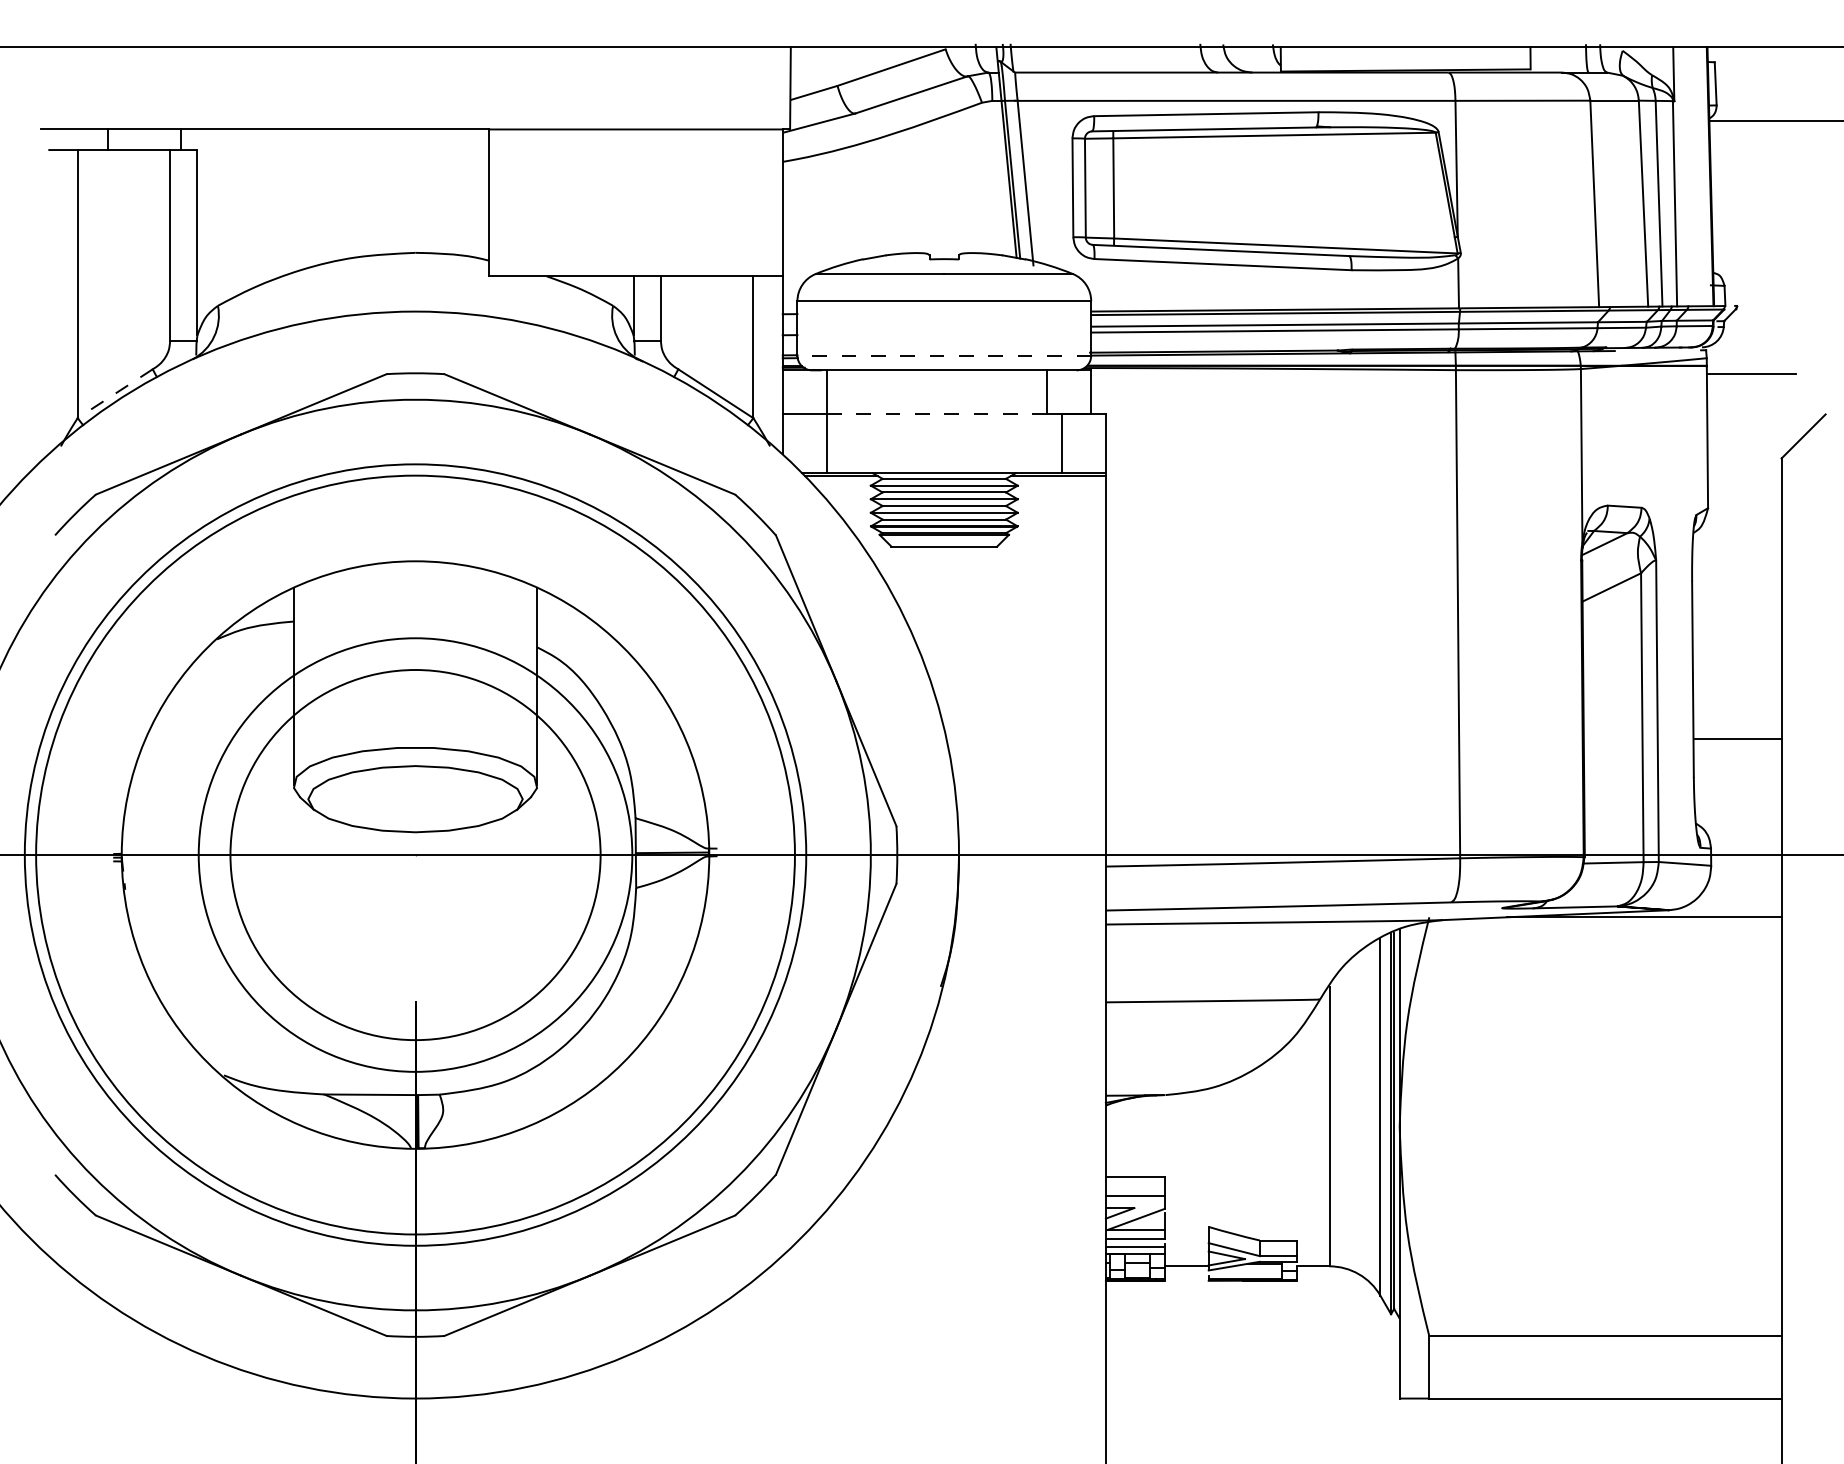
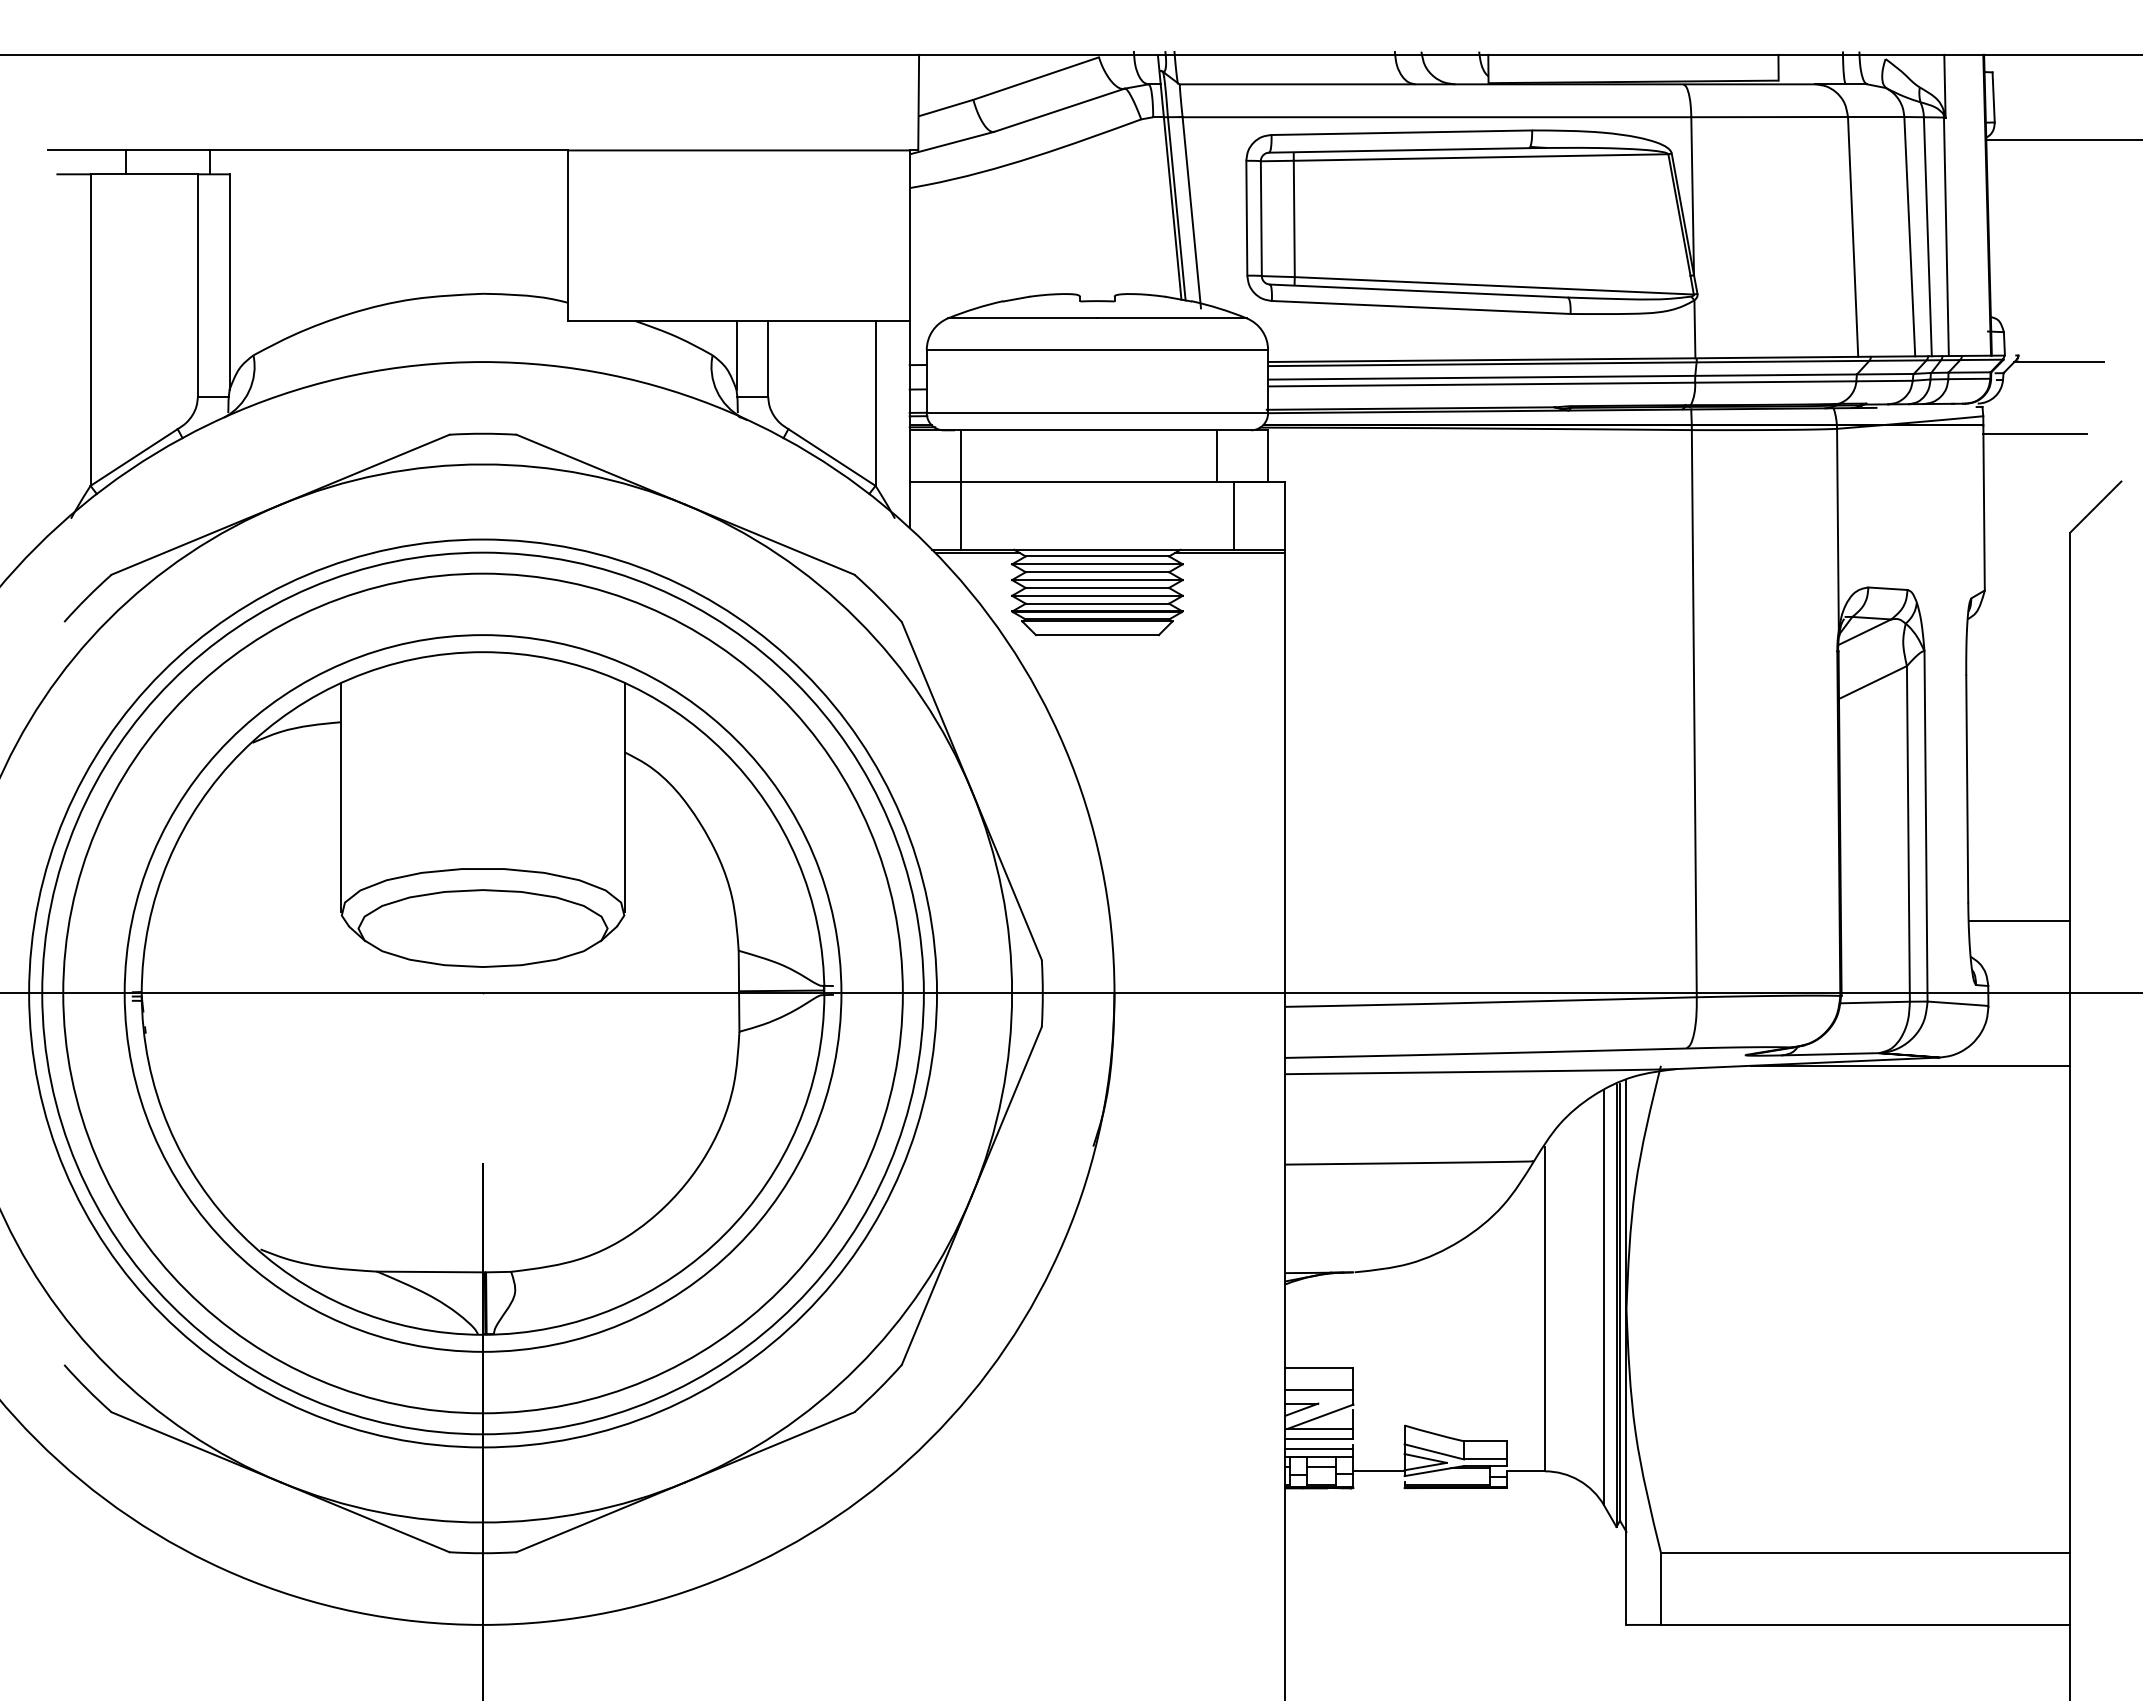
line: (1771, 311) -> (2058, 362), added
line: (944, 355) -> (1097, 413), dashed -> solid
line: (115, 393) -> (134, 457), dashed -> solid
line: (936, 414) -> (1088, 481), dashed -> solid
line: (1737, 739) -> (2019, 921), moved
circle: (415, 855) -> (482, 993), size x1.67
circle: (415, 855) -> (482, 993), size x1.67

